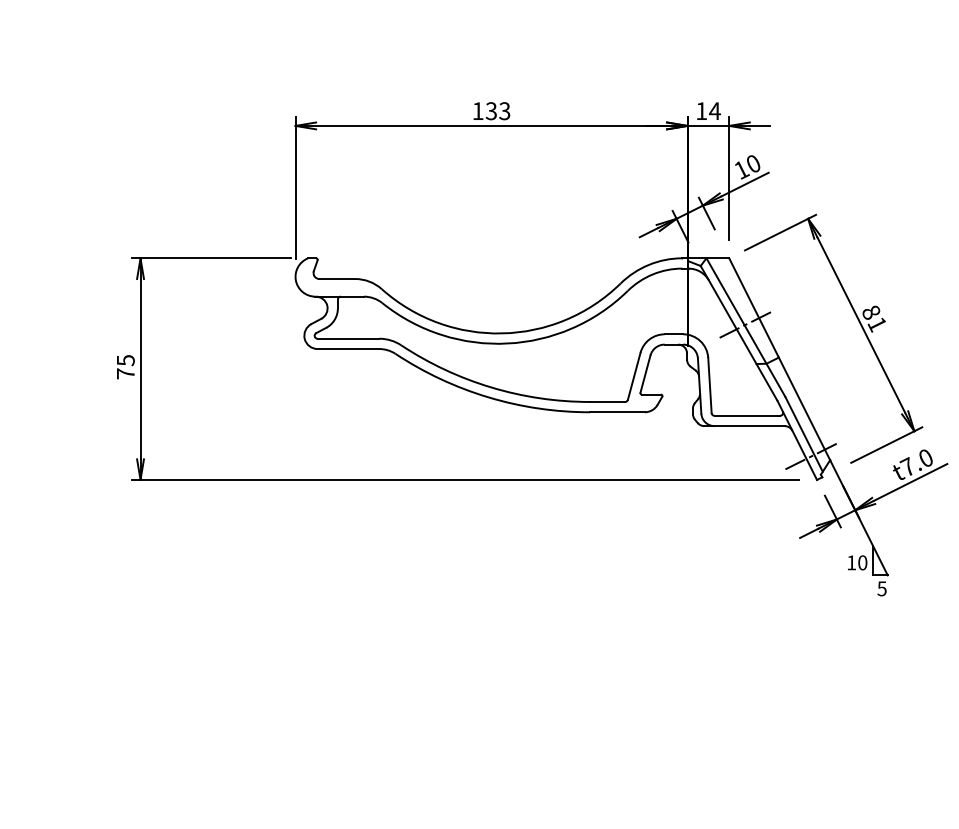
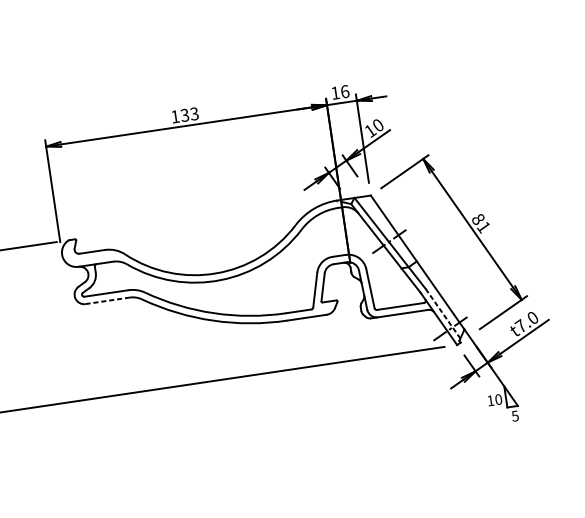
text: (714, 111) -> (344, 91), 14 -> 16
line: (348, 349) -> (107, 301), solid -> dashed
line: (804, 434) -> (443, 313), solid -> dashed

